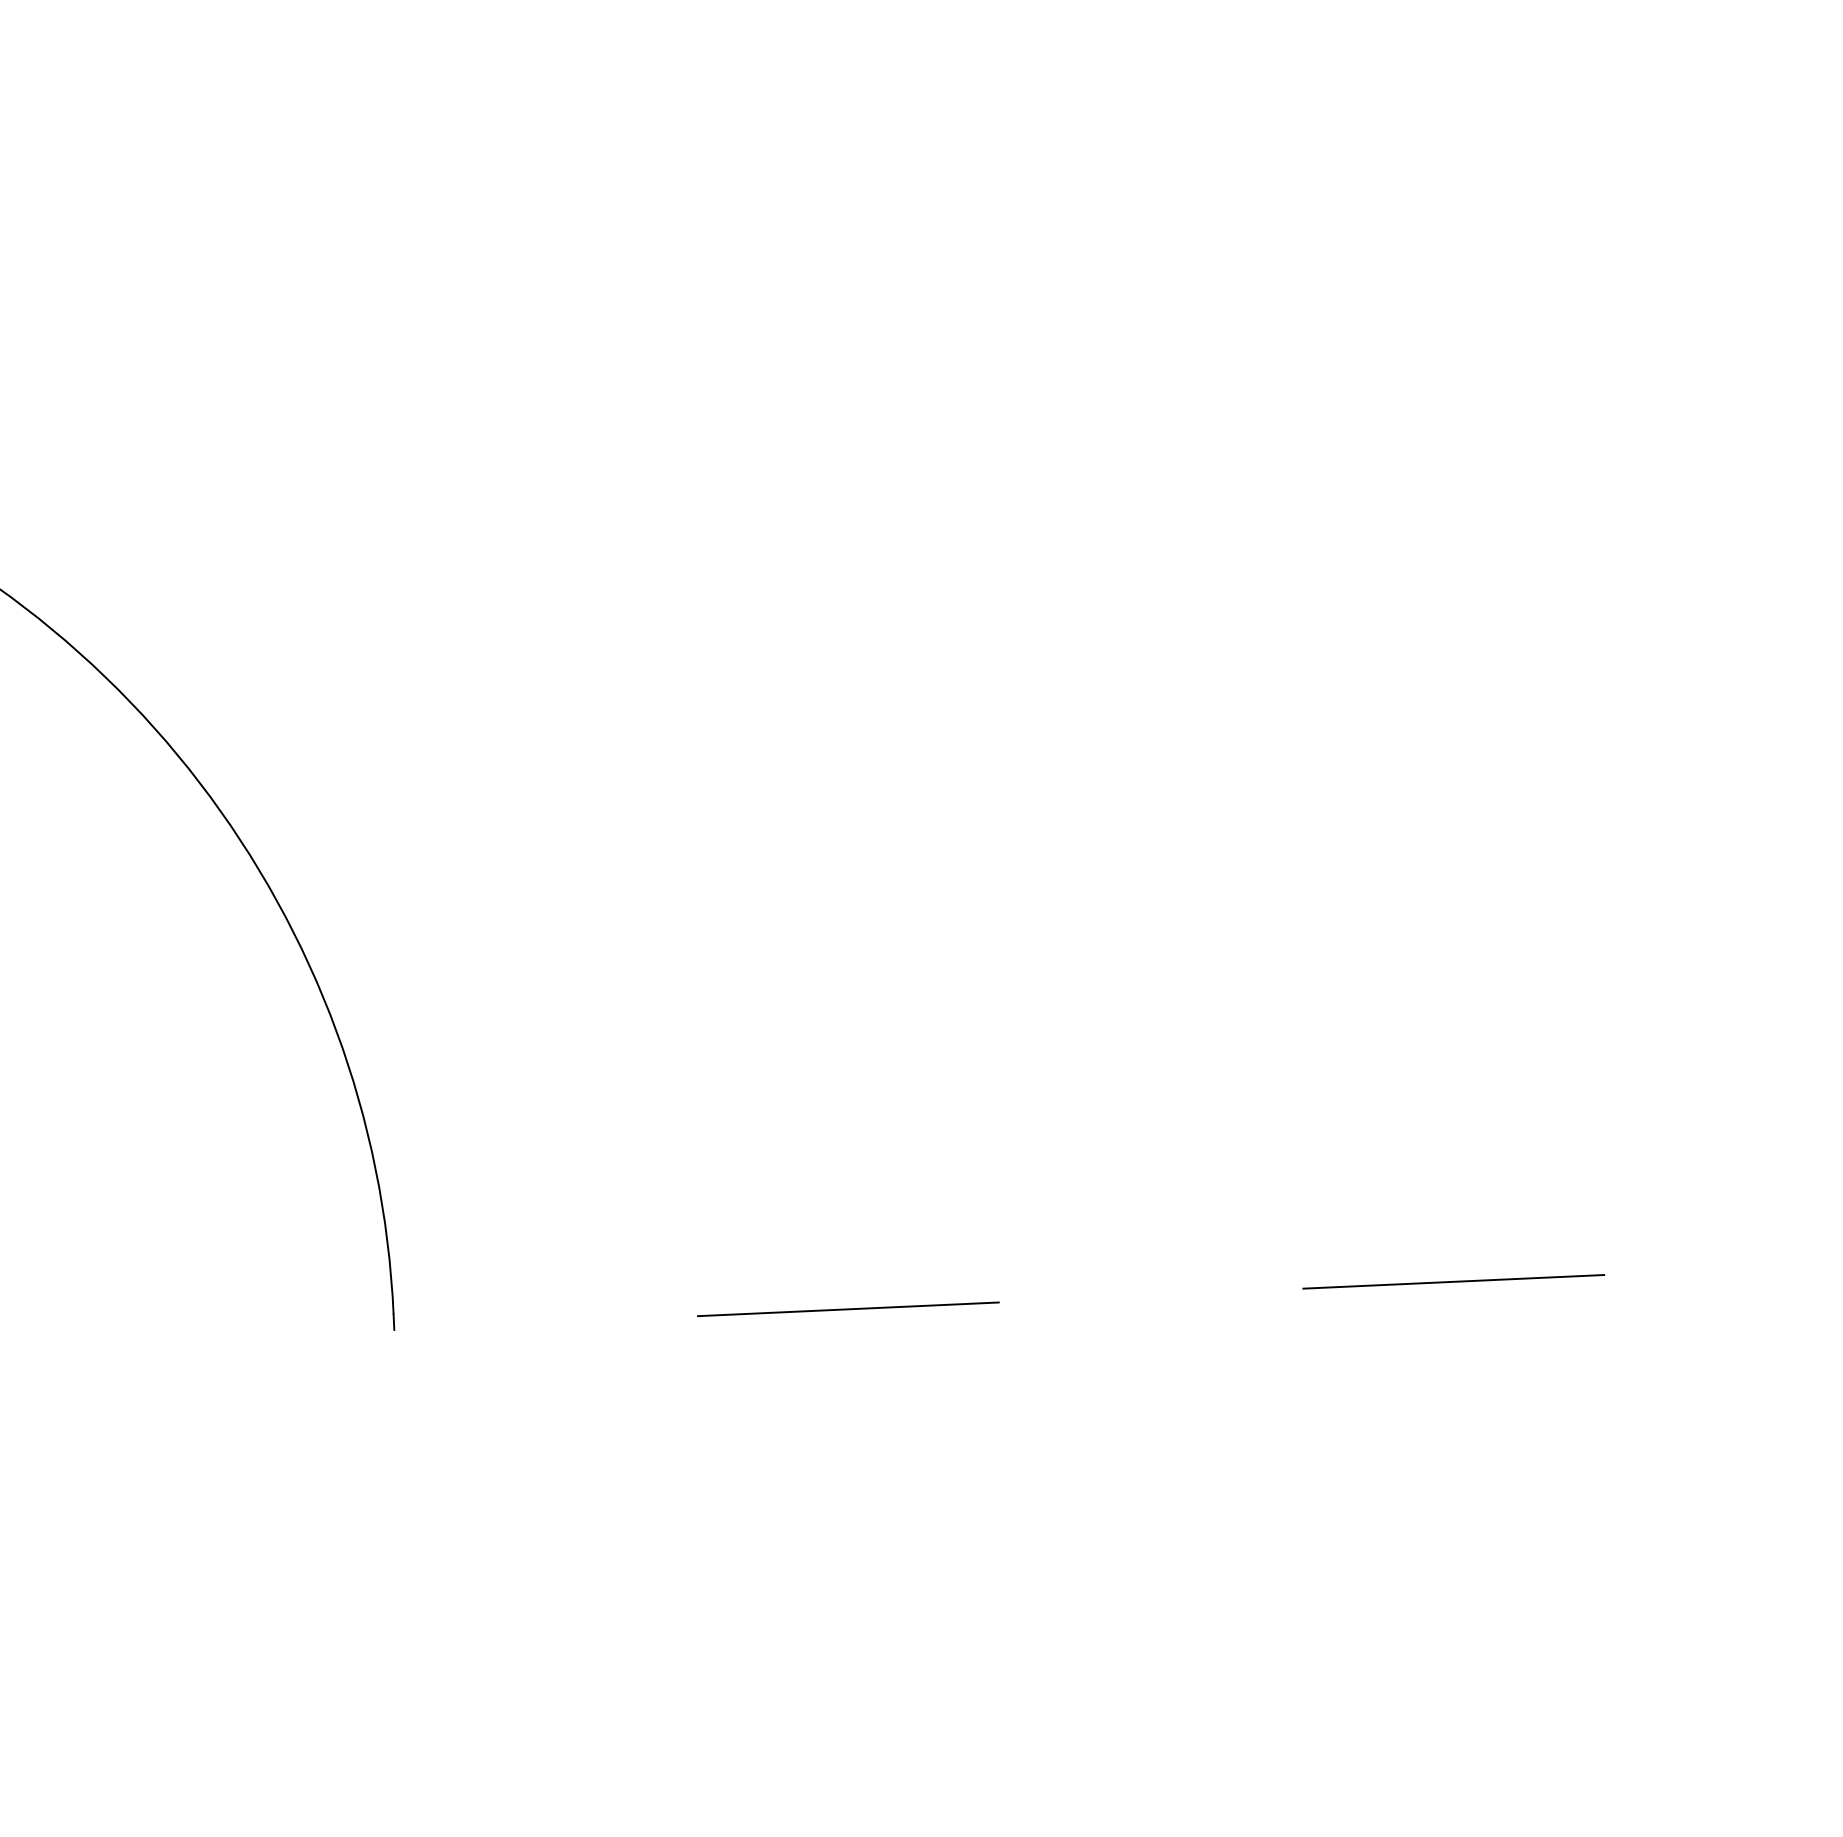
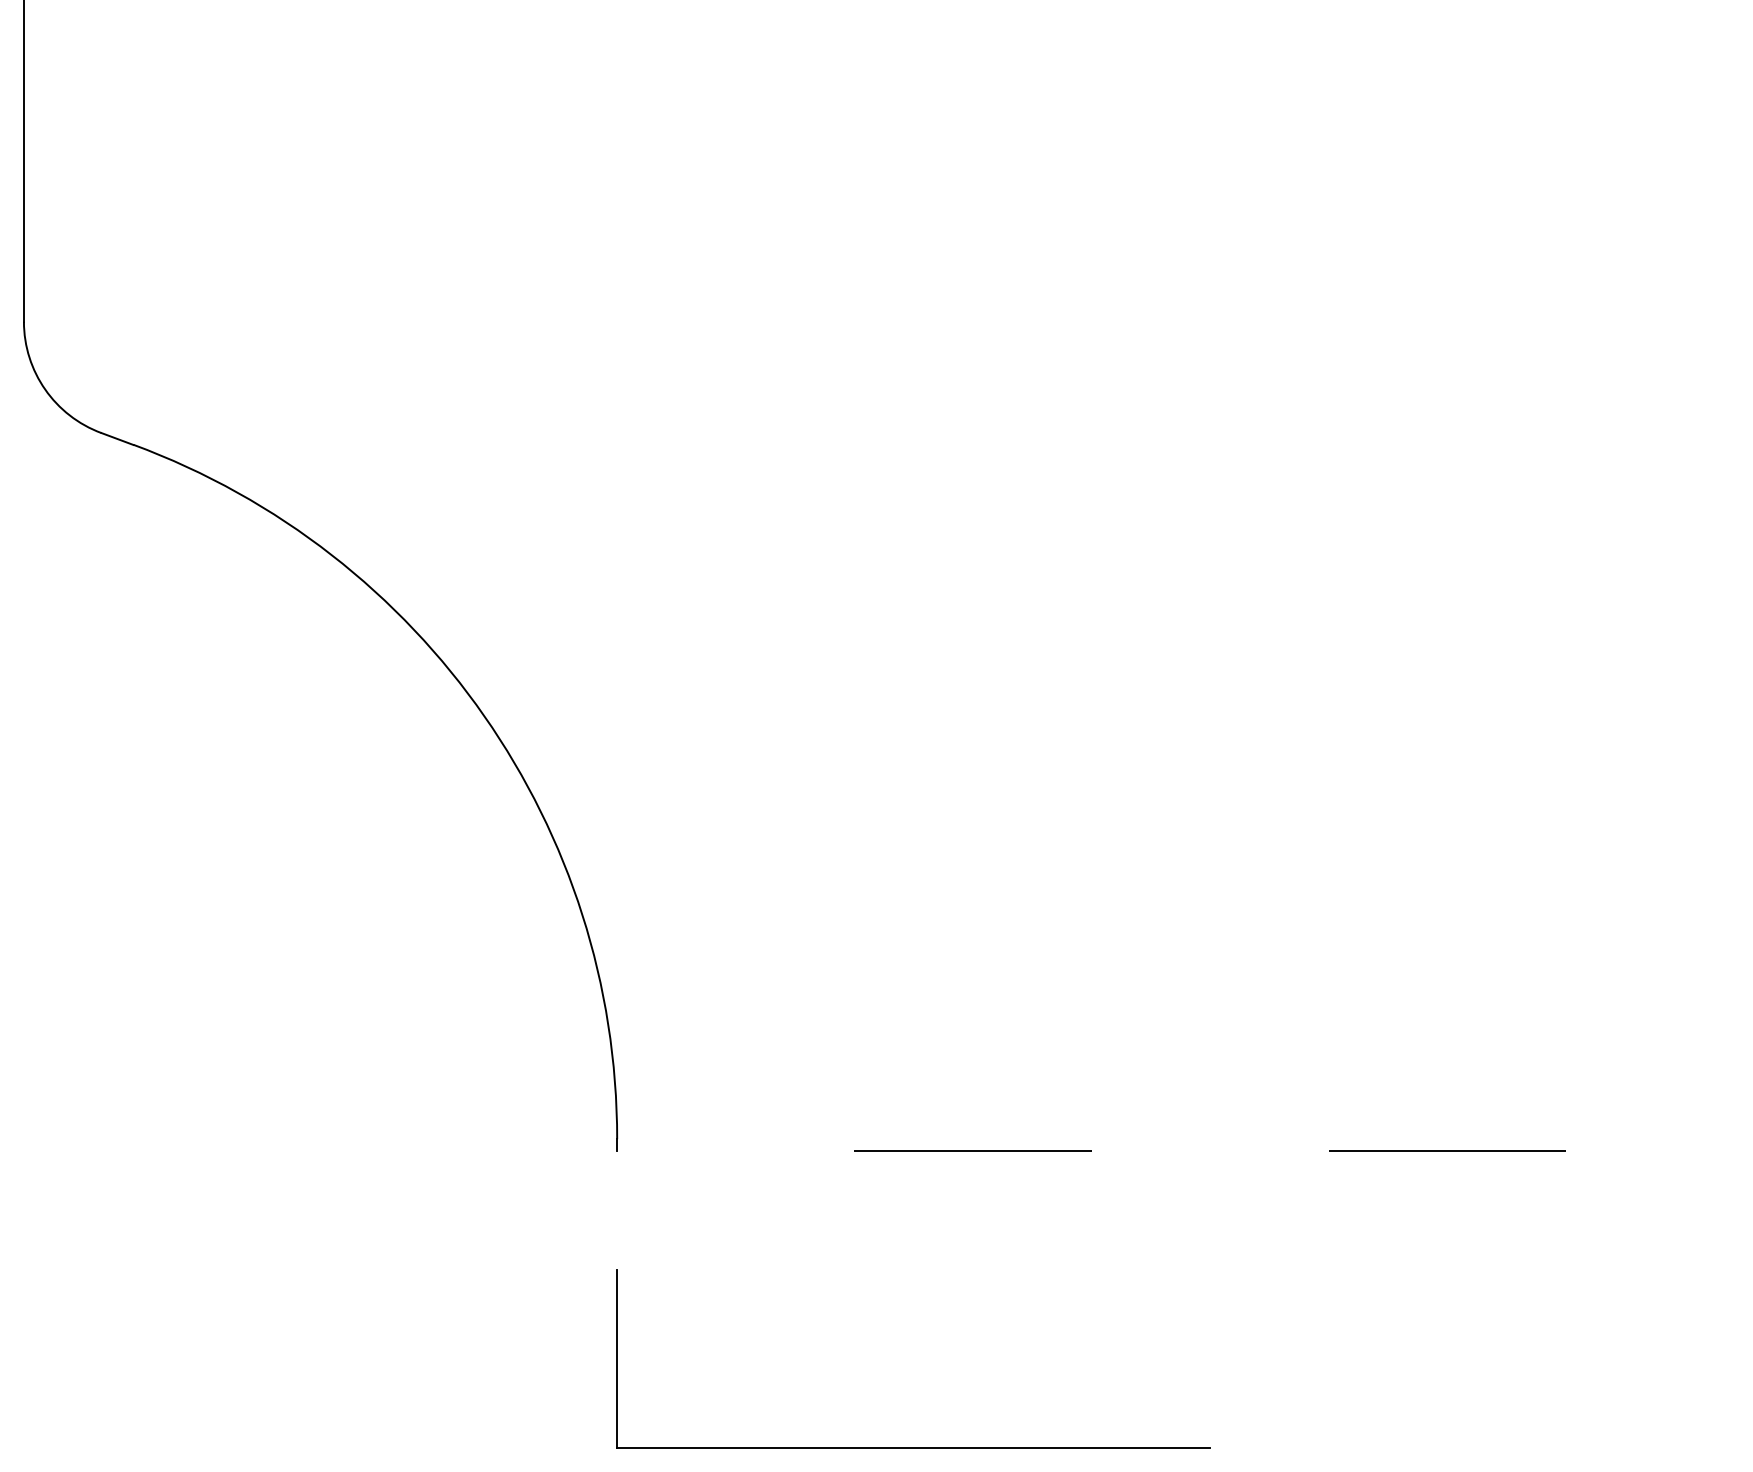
part: (789, 1690) -> (913, 1447), added

